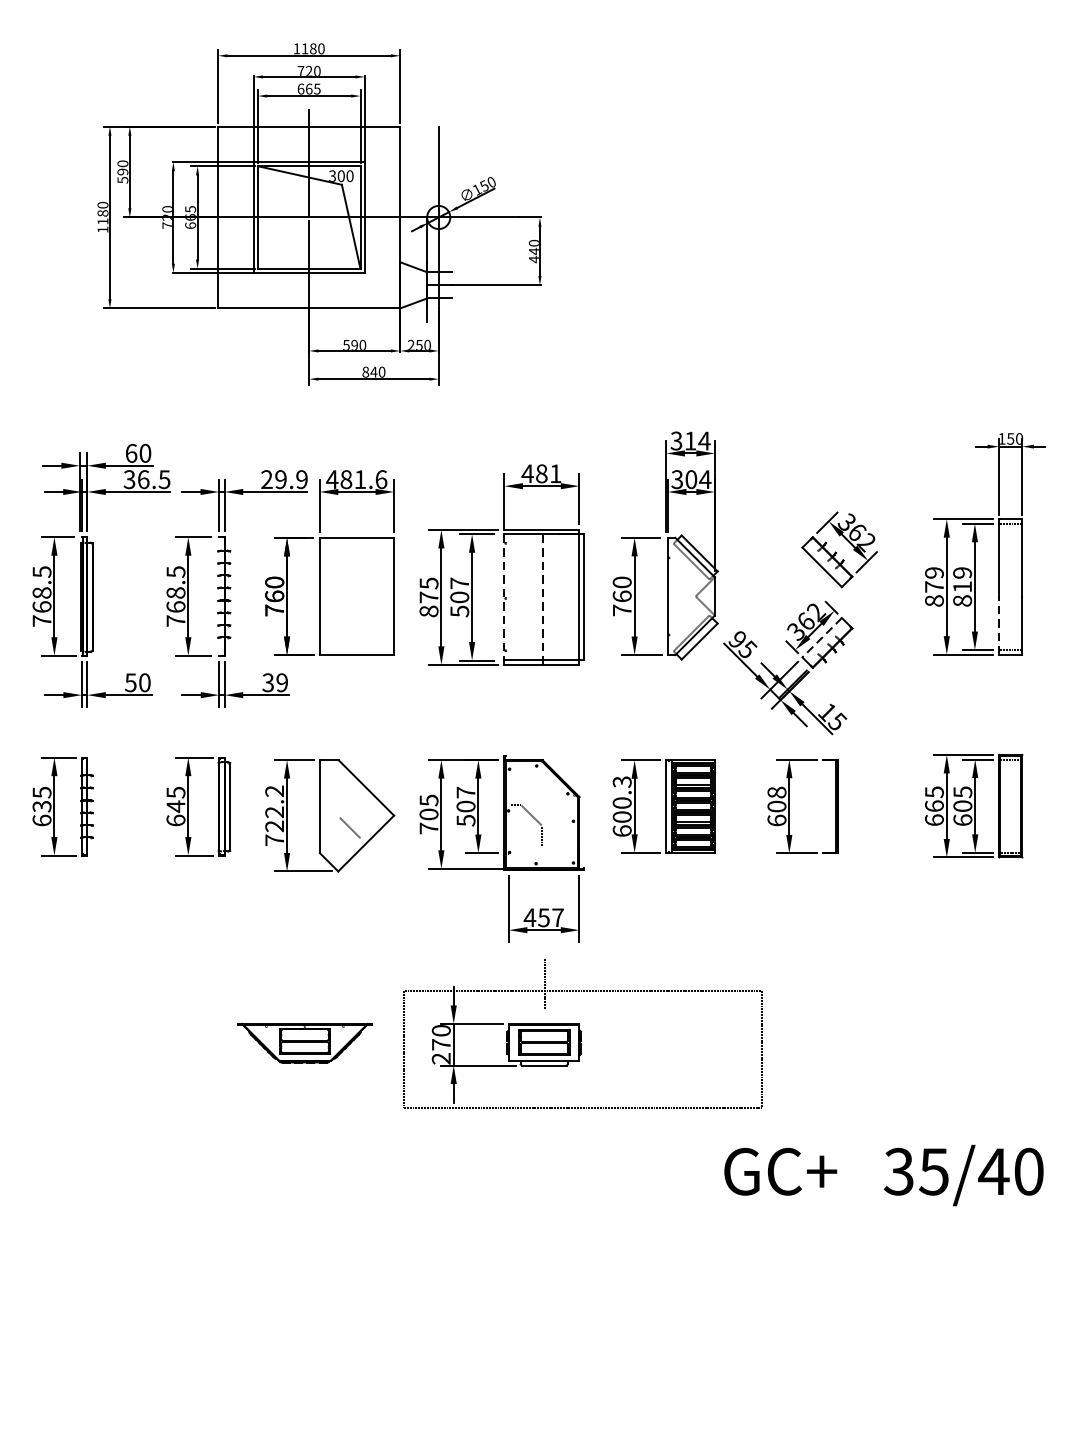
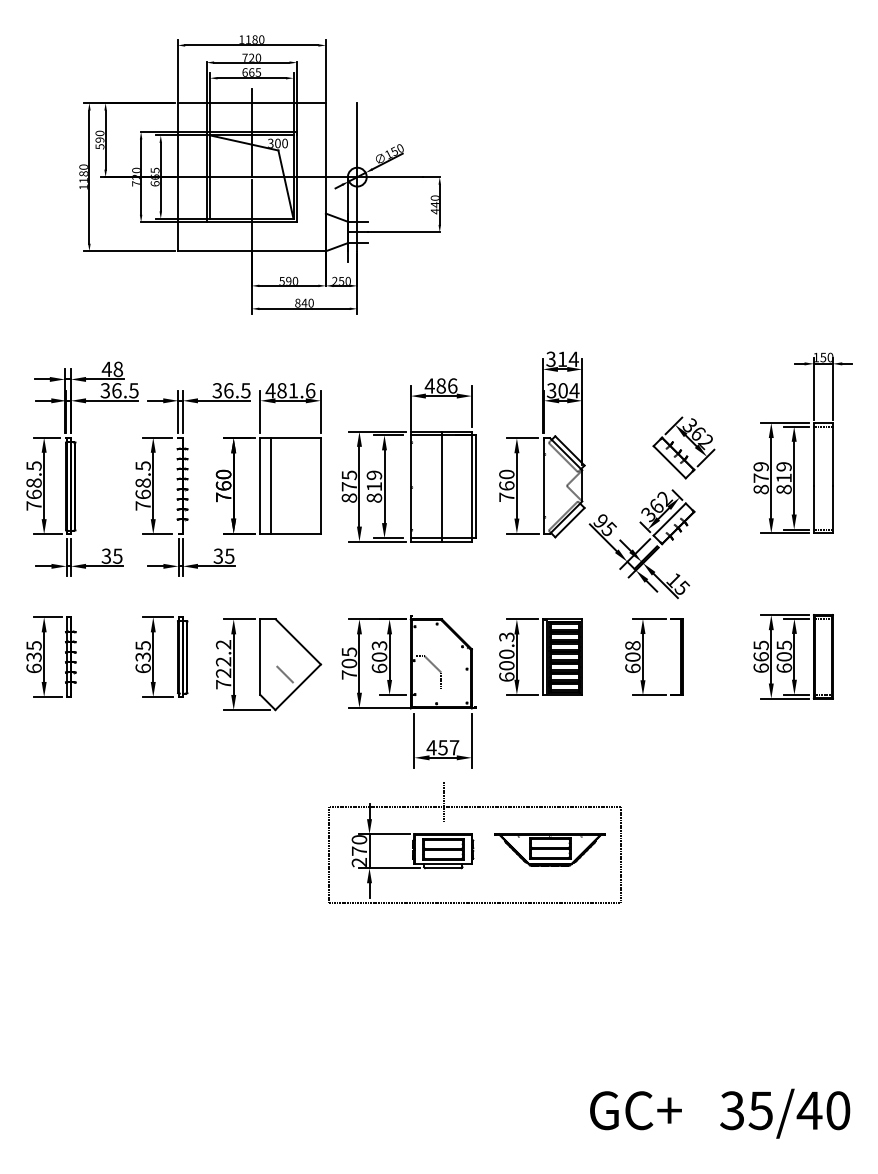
text: (138, 453) -> (112, 369), 60 -> 48
text: (555, 473) -> (452, 385), 481 -> 486
text: (284, 479) -> (231, 390), 29.9 -> 36.5
line: (333, 595) -> (271, 485), added
text: (459, 597) -> (374, 486), 507 -> 819
line: (504, 597) -> (410, 486), dashed -> solid
line: (542, 597) -> (441, 486), dashed -> solid
line: (998, 625) -> (813, 509), dashed -> solid
line: (821, 637) -> (669, 519), dashed -> solid
text: (138, 681) -> (112, 555), 50 -> 35
text: (281, 681) -> (229, 555), 39 -> 35
text: (175, 807) -> (142, 657), 645 -> 635
text: (465, 807) -> (379, 657), 507 -> 603
part: (303, 1042) -> (549, 849), moved
text: (884, 1175) -> (720, 1113), moved

